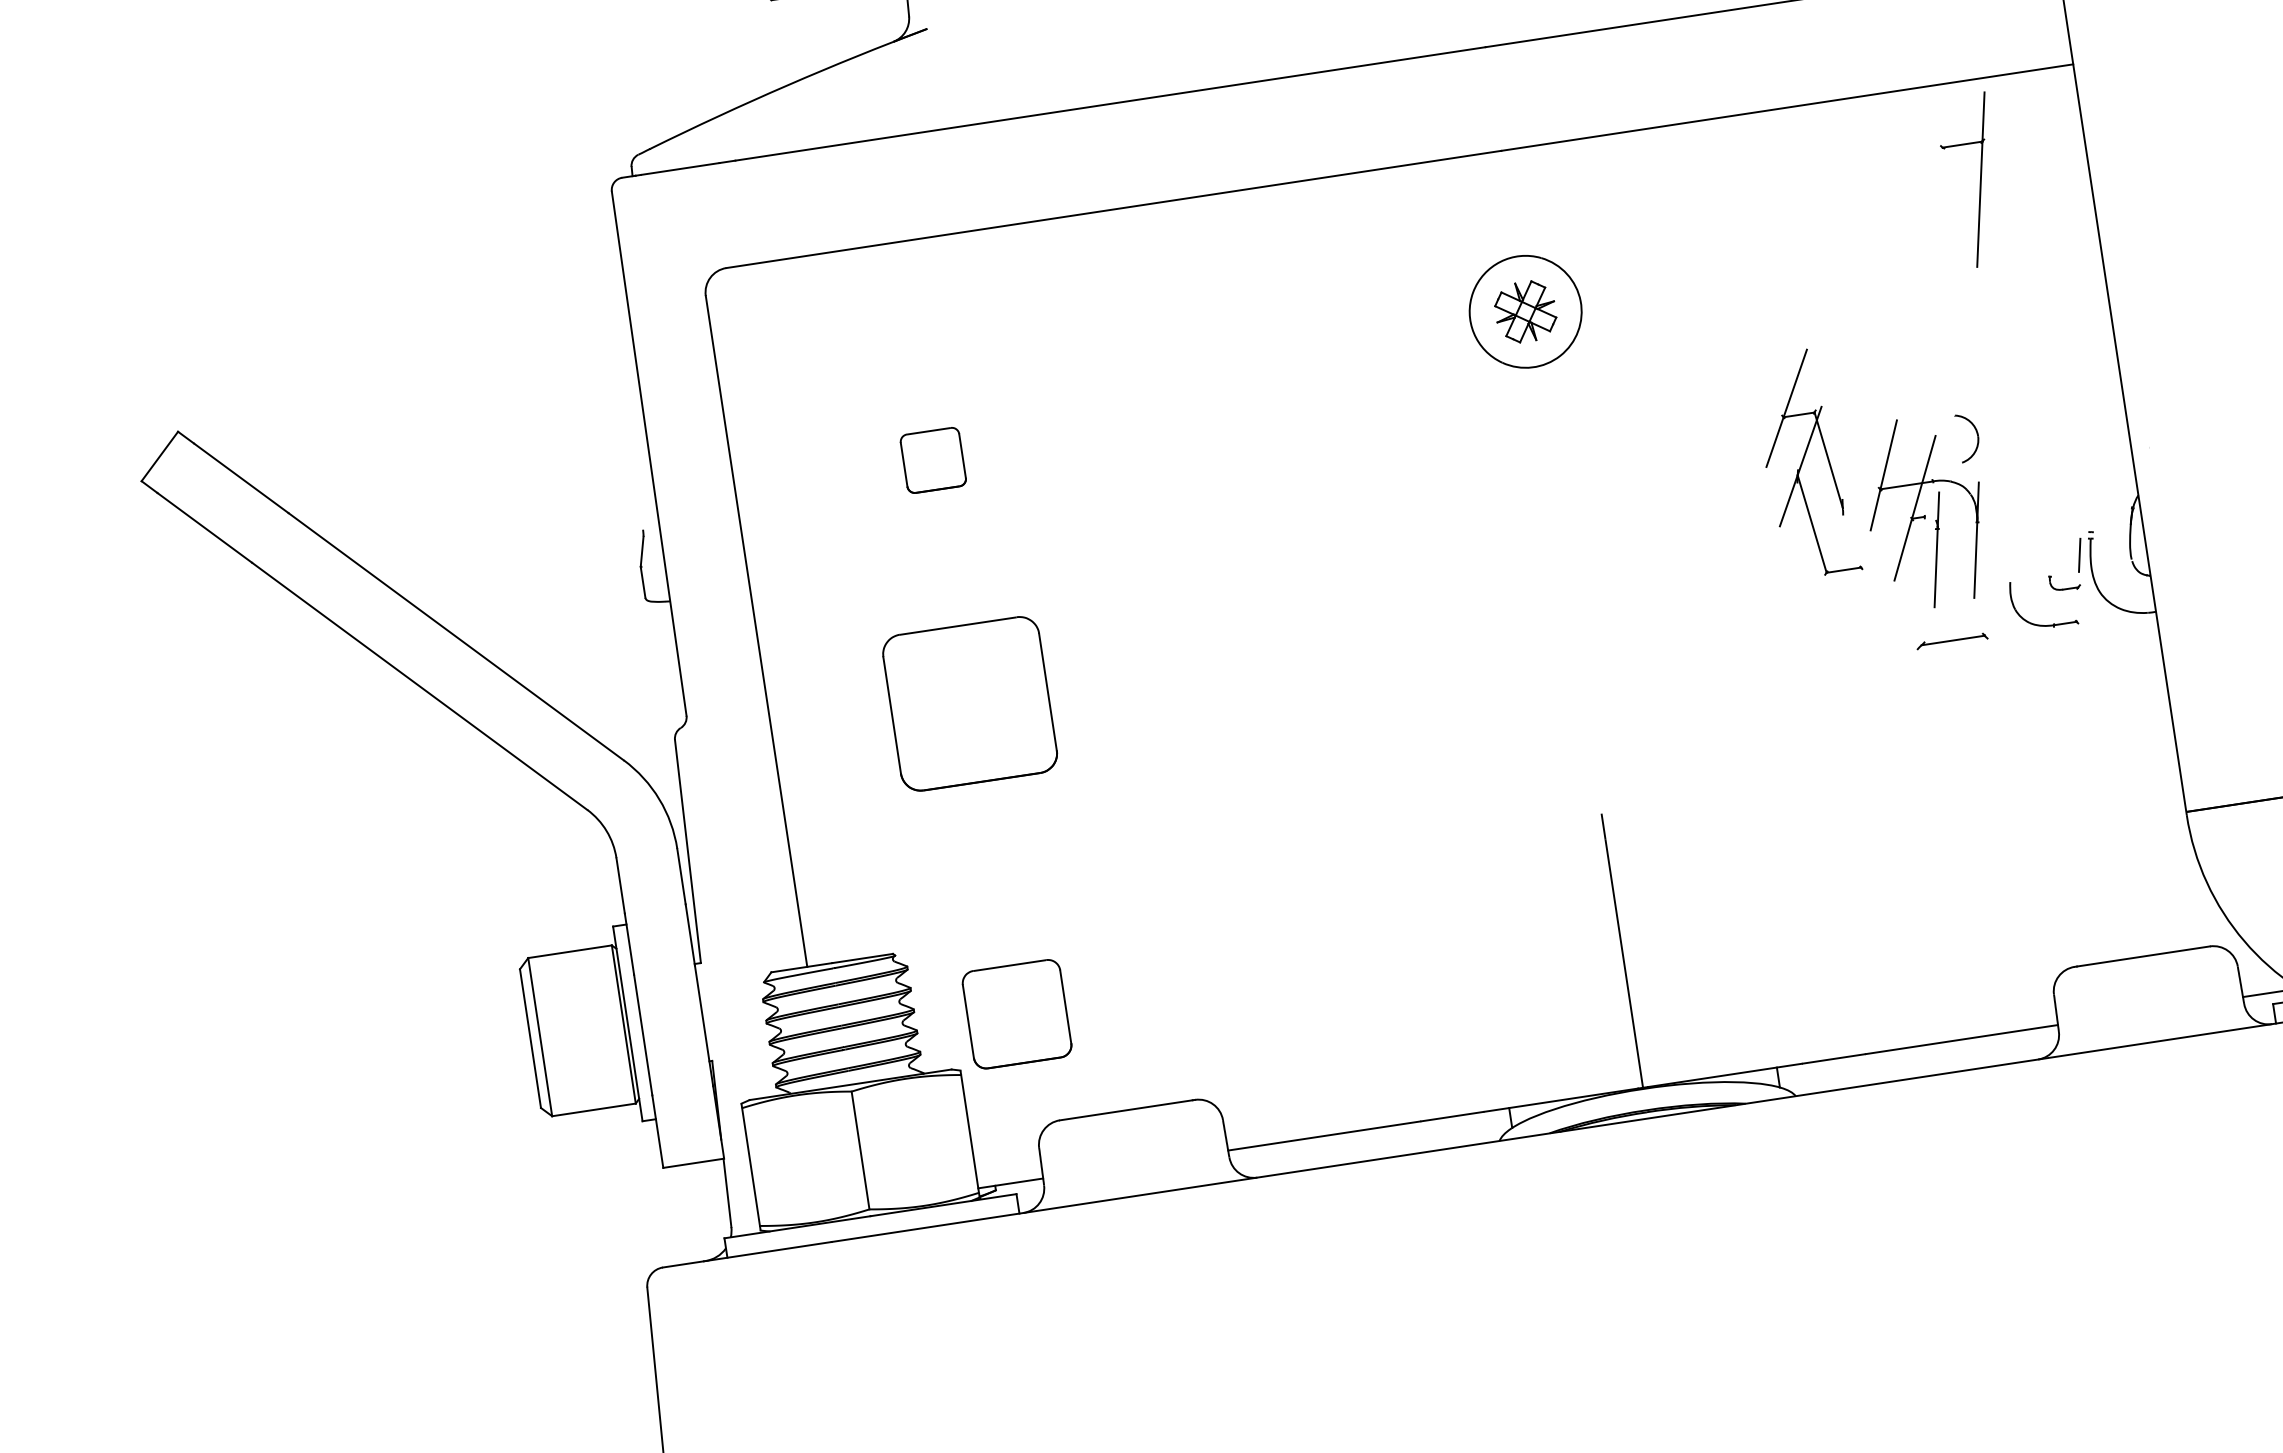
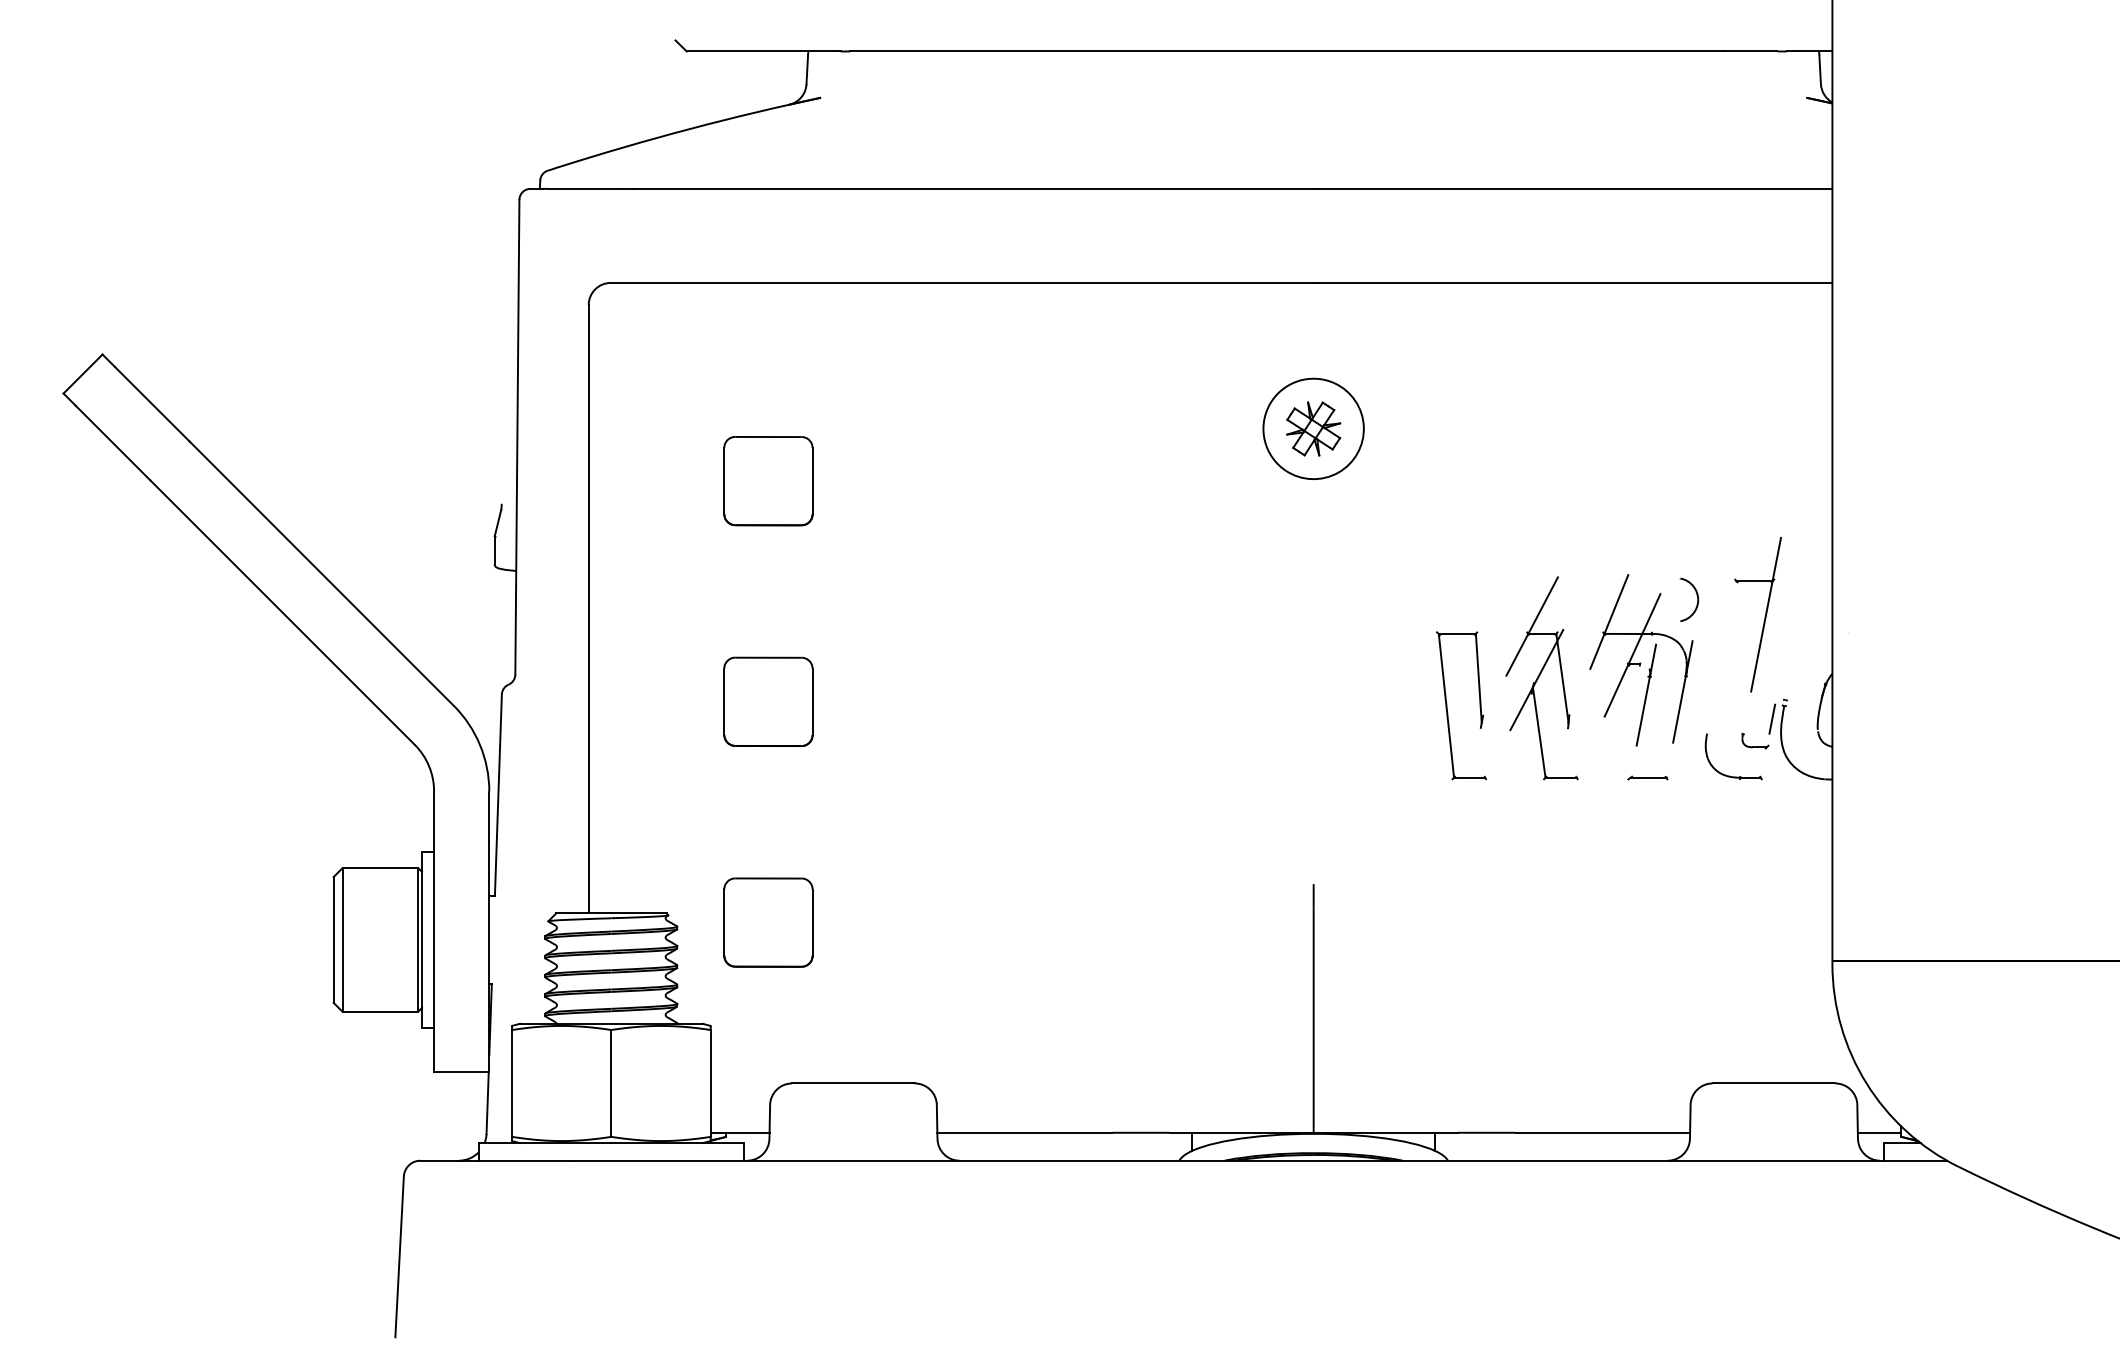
part: (1979, 181) -> (1764, 616), moved
part: (933, 460) -> (768, 481), size x1.67
part: (1805, 464) -> (1541, 678), moved
part: (1719, 594) -> (1447, 705), added
part: (1951, 640) -> (1647, 777), size x0.62
part: (970, 703) -> (768, 701), size x0.62
part: (1017, 1014) -> (768, 922), moved

